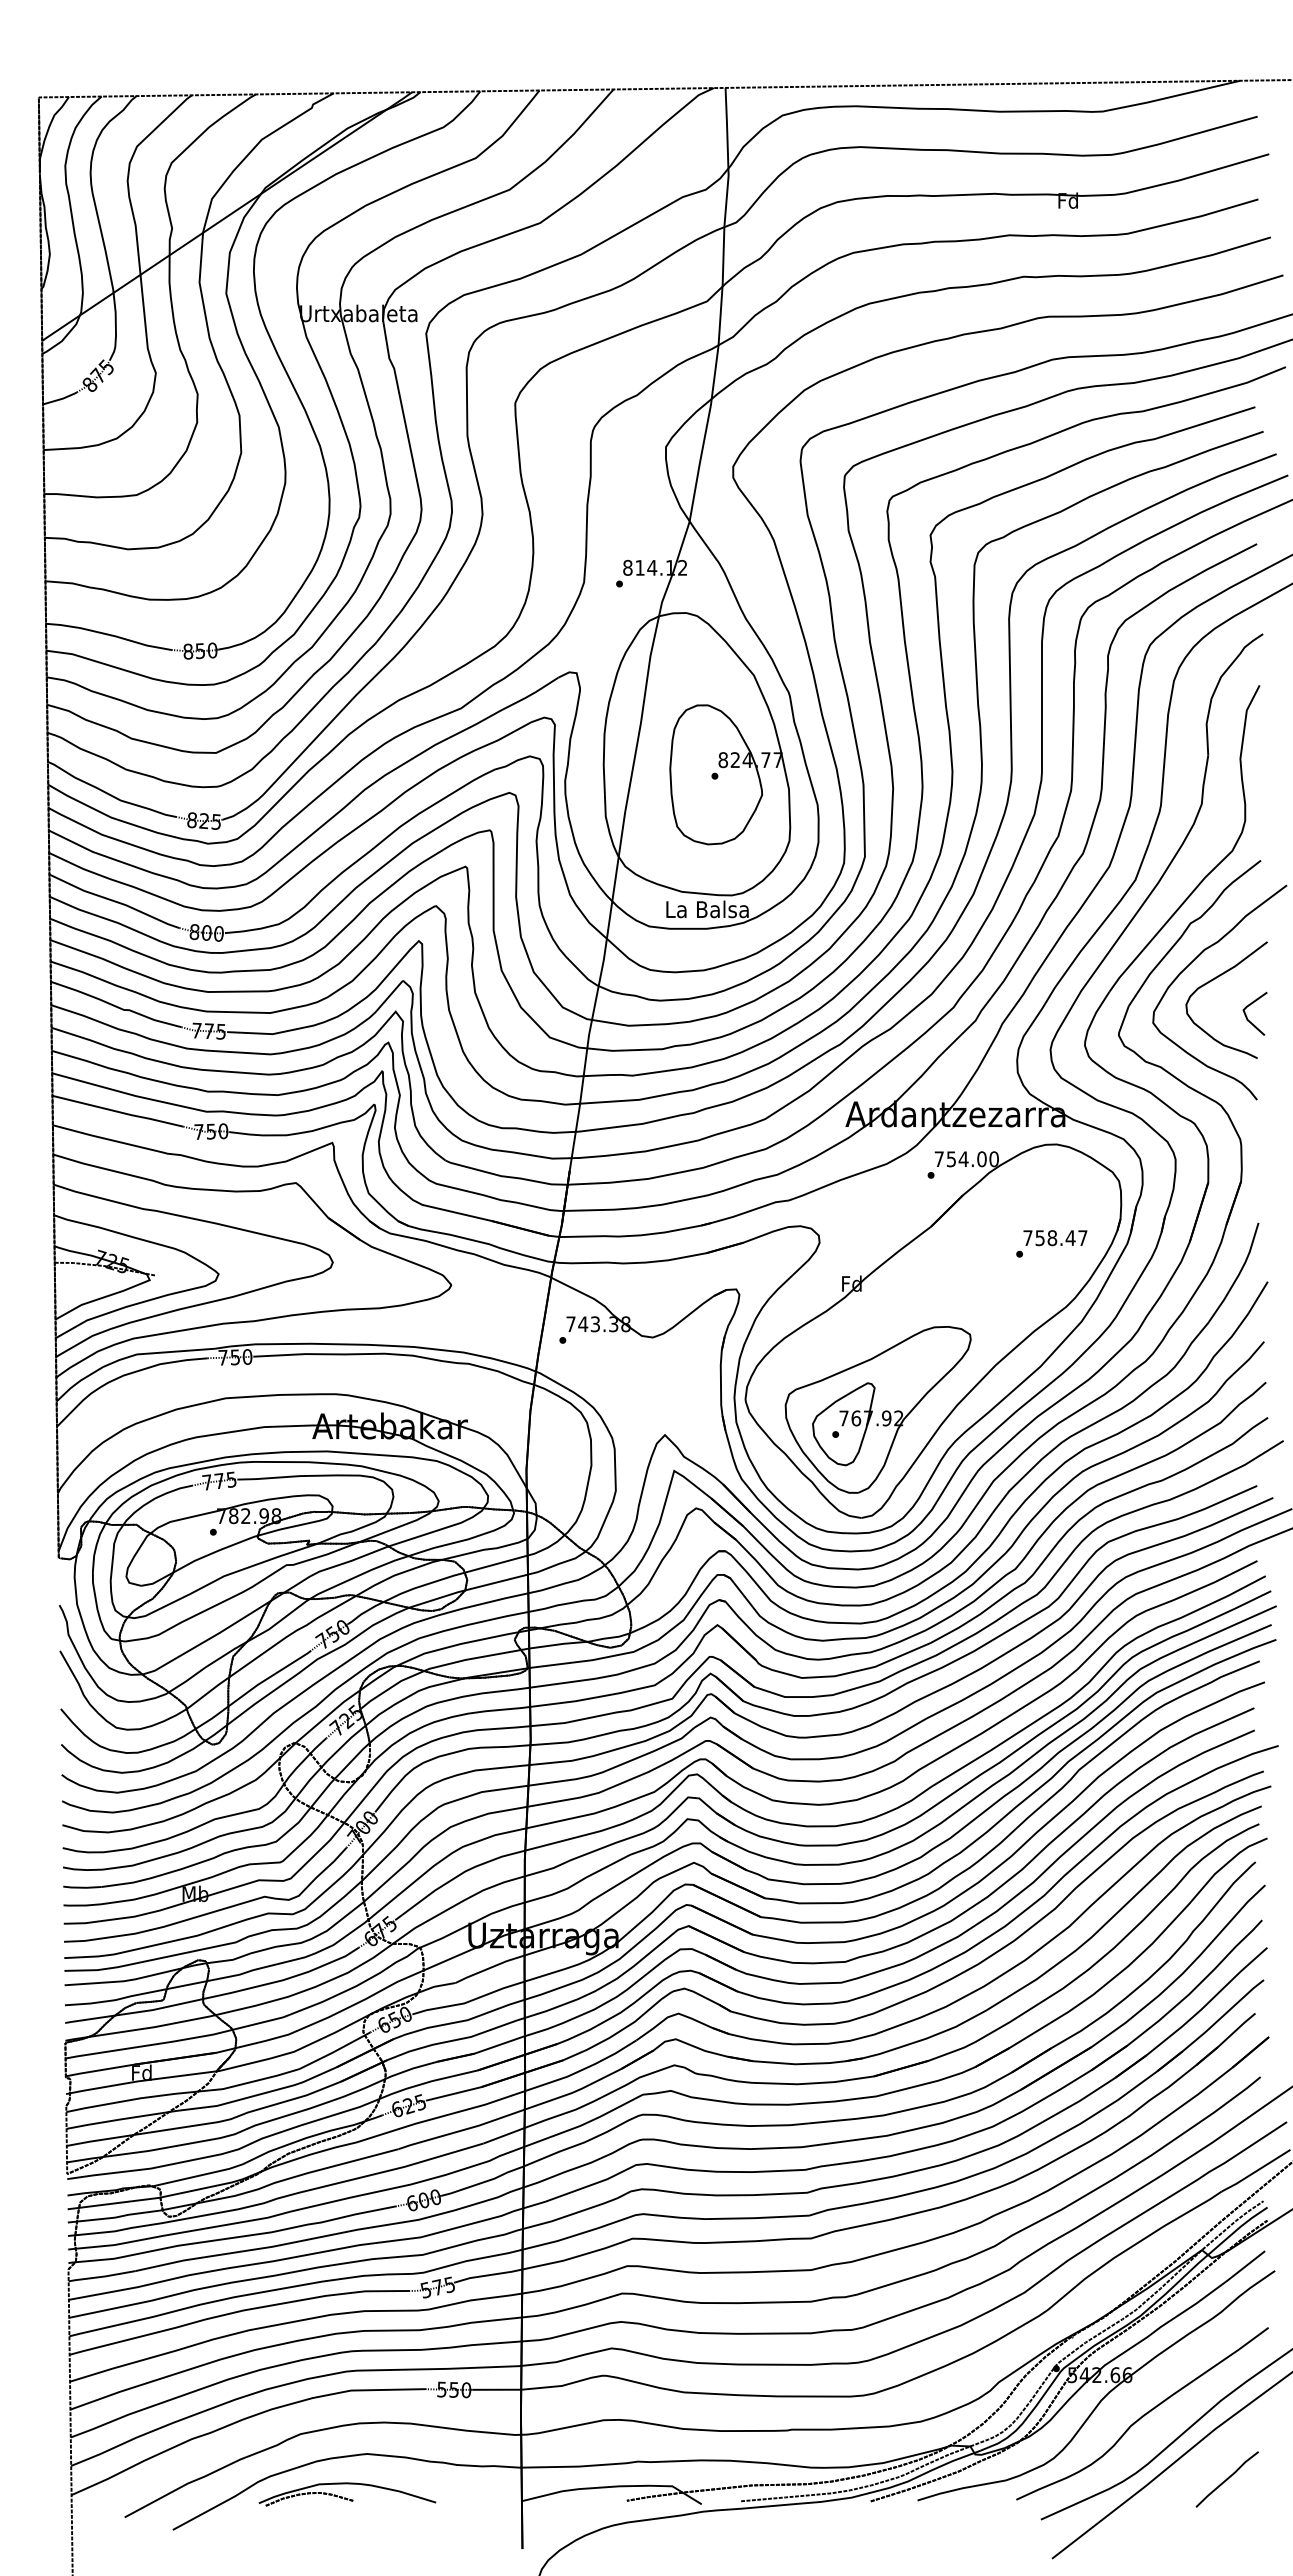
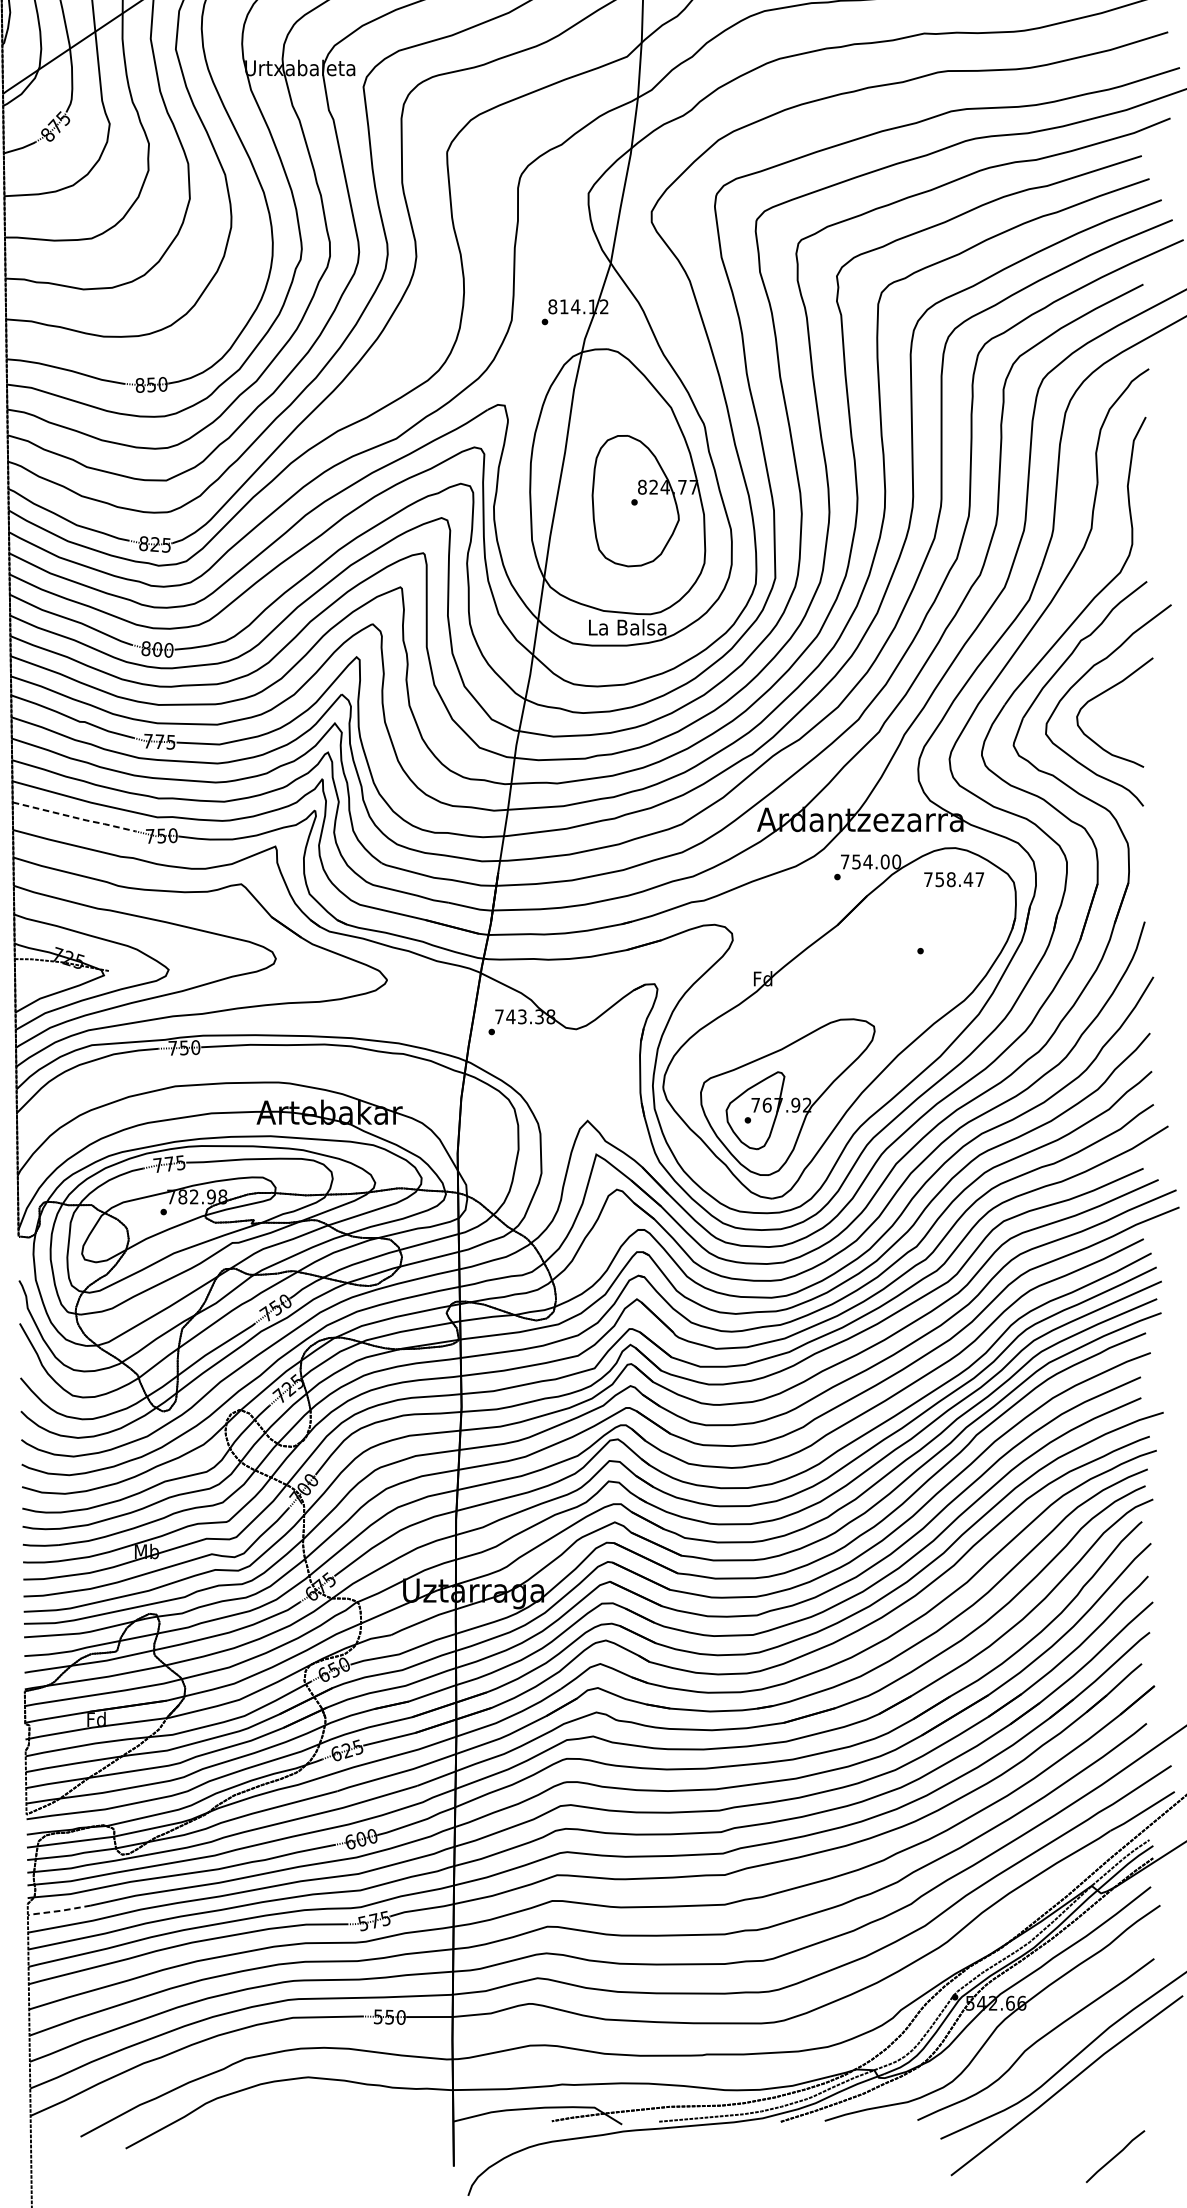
line: (1247, 1016) -> (1134, 727), removed
line: (119, 1112) -> (75, 818), solid -> dashed
text: (1055, 1238) -> (954, 880), moved
line: (101, 2276) -> (58, 1910), solid -> dashed
line: (1226, 2479) -> (1114, 2156), moved
part: (347, 2494) -> (289, 2115), removed

